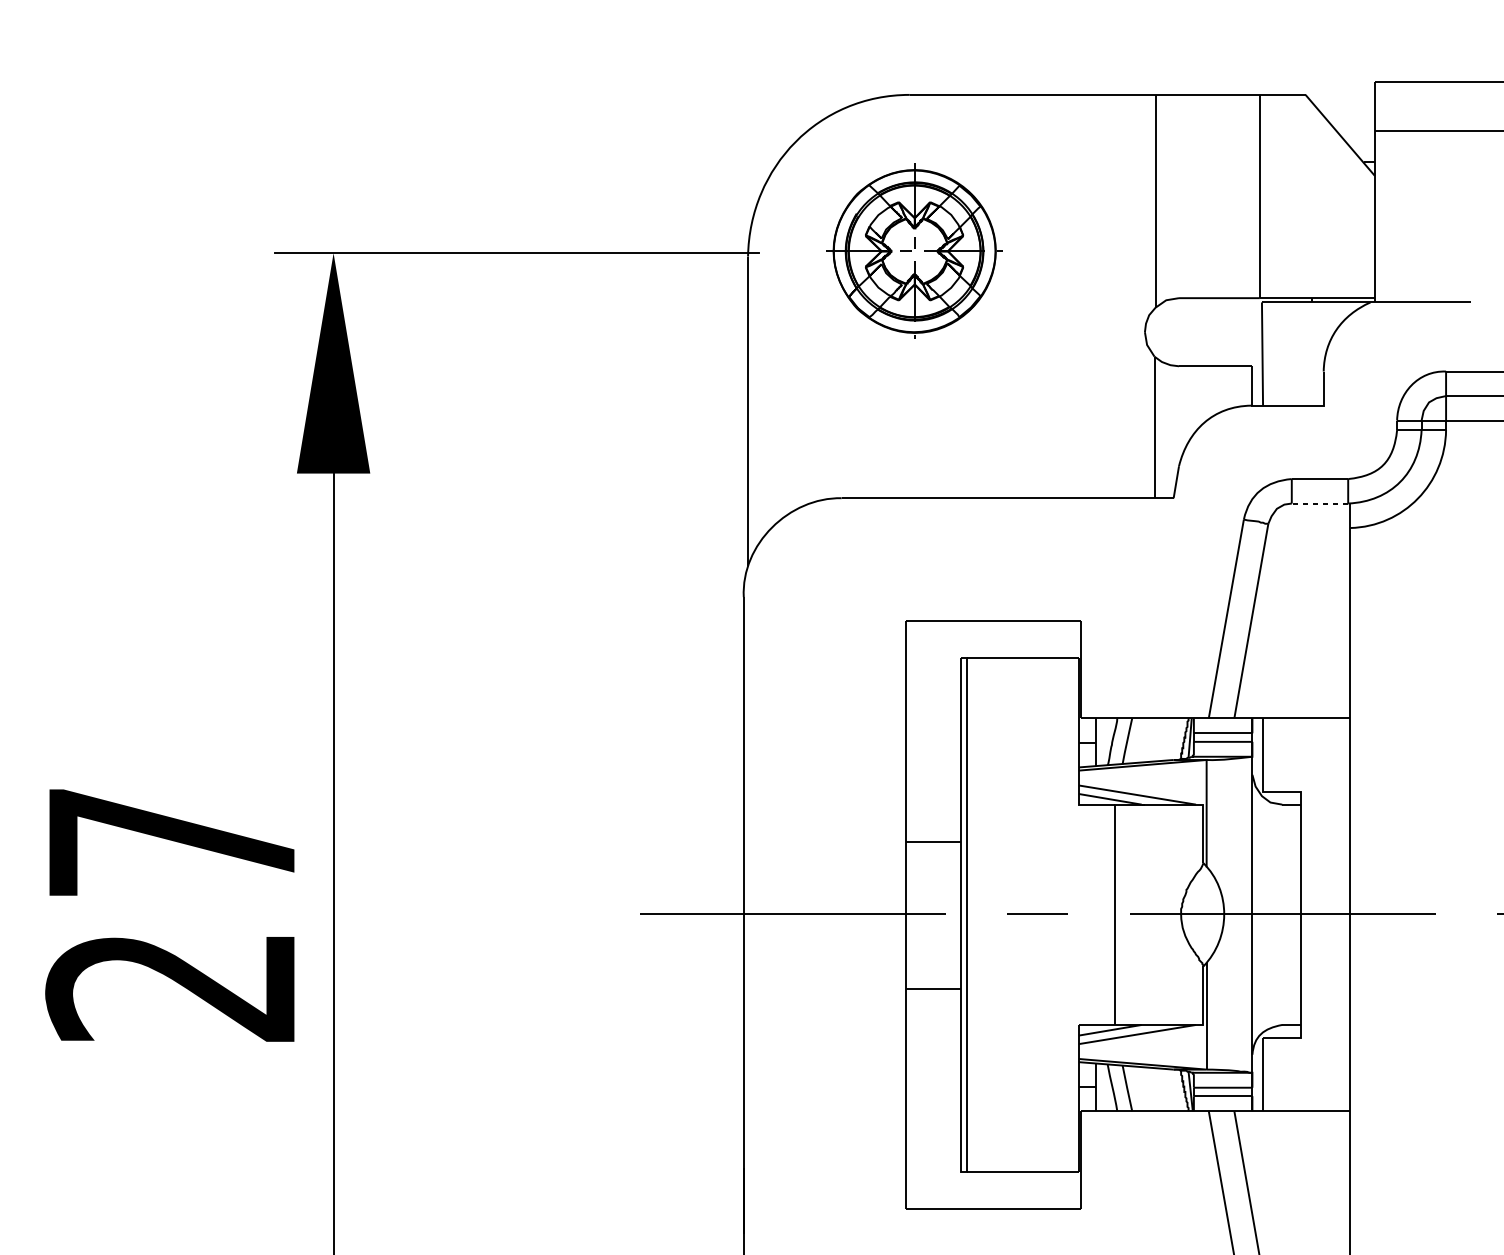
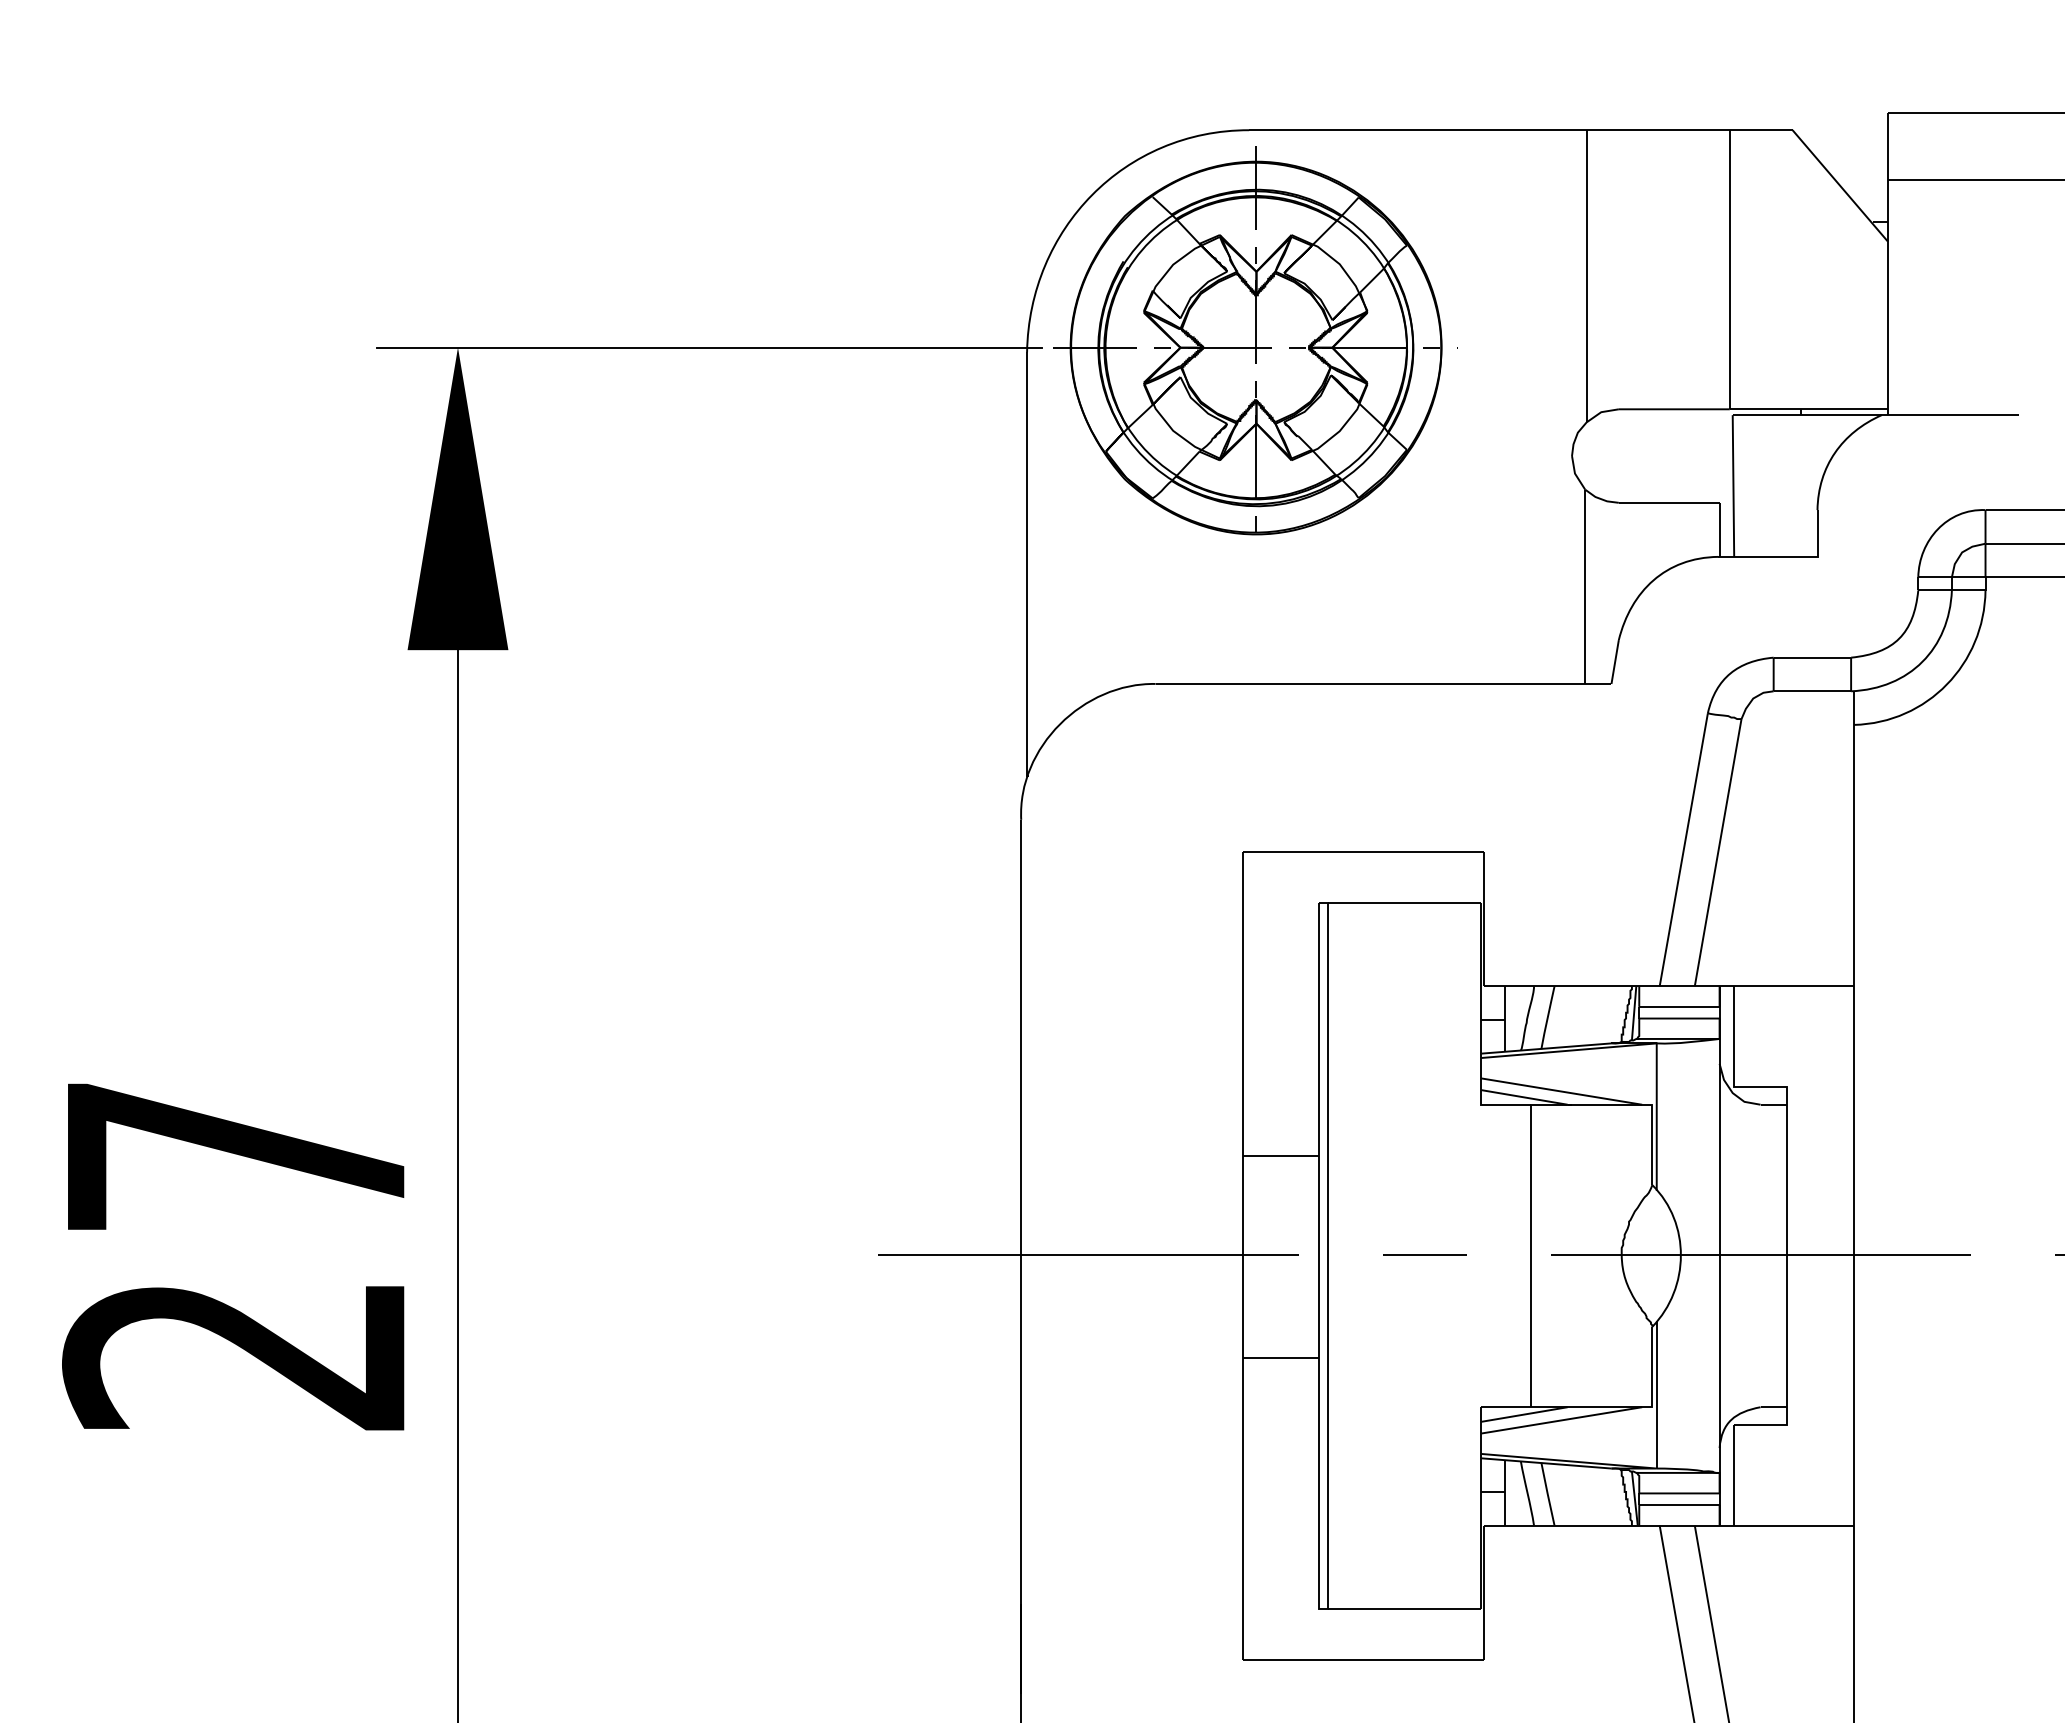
part: (914, 248) -> (1255, 340), size x1.67
line: (1320, 503) -> (1812, 691), dashed -> solid

